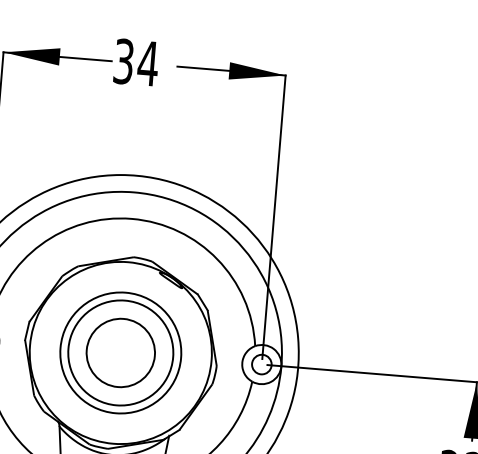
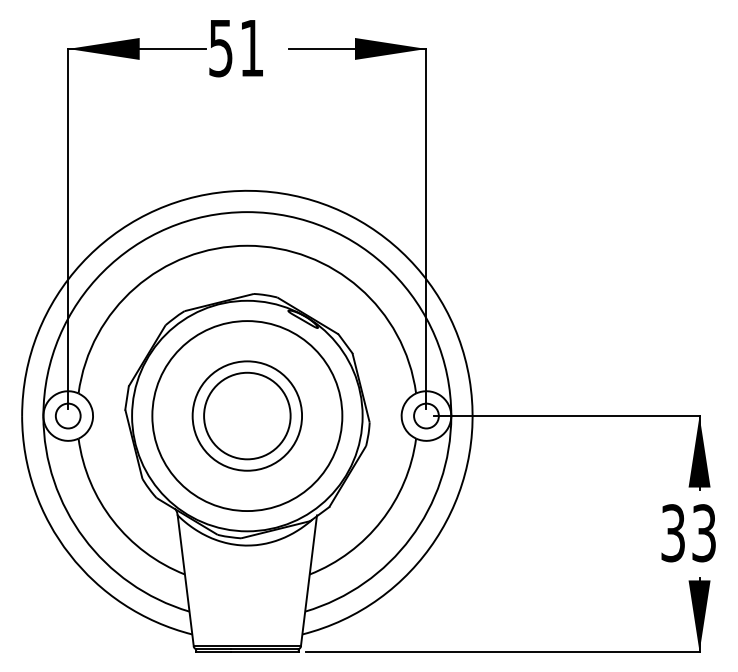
text: (136, 62) -> (236, 47), 34 -> 51
circle: (120, 352) -> (247, 415), size x0.71
circle: (120, 353) -> (247, 416), size x1.43

